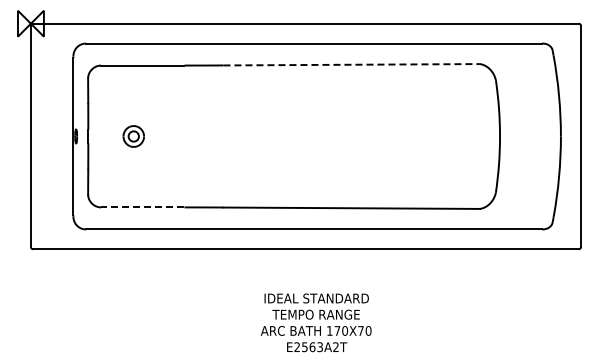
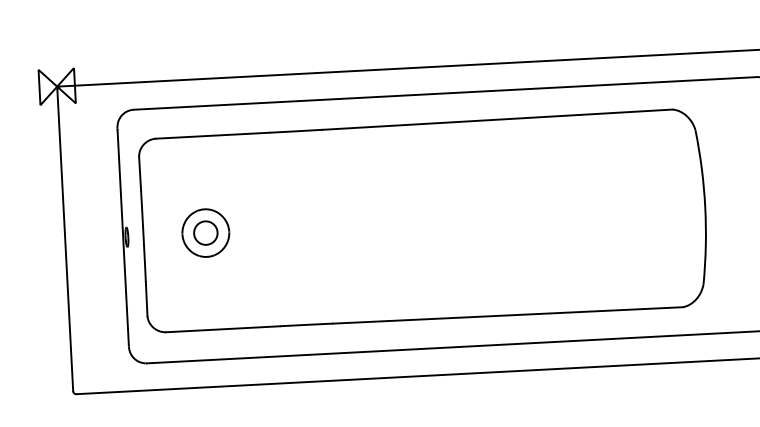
line: (352, 64) -> (498, 119), dashed -> solid
part: (133, 136) -> (205, 233), size x1.67
line: (142, 207) -> (222, 329), dashed -> solid

